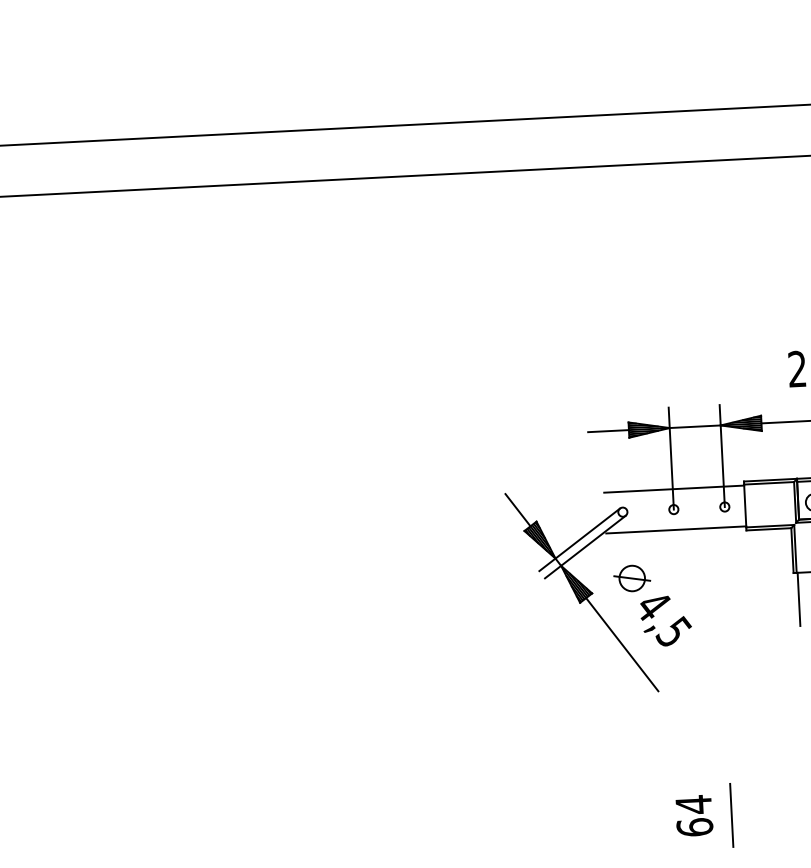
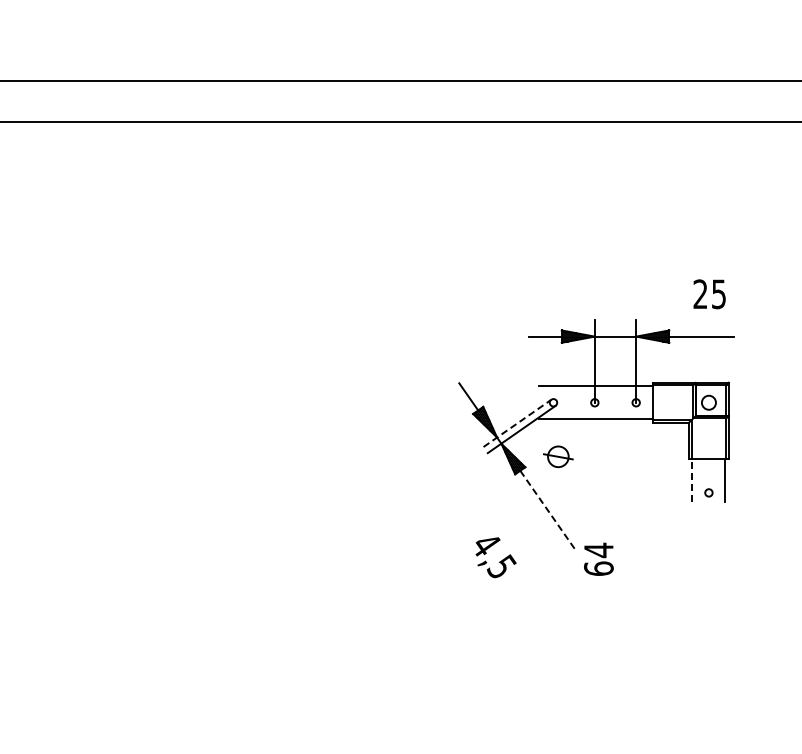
line: (579, 539) -> (517, 423), solid -> dashed
line: (799, 599) -> (692, 480), solid -> dashed
text: (665, 620) -> (495, 557), moved
line: (622, 644) -> (547, 509), solid -> dashed
text: (693, 814) -> (598, 558), moved
line: (732, 815) -> (629, 652), removed

